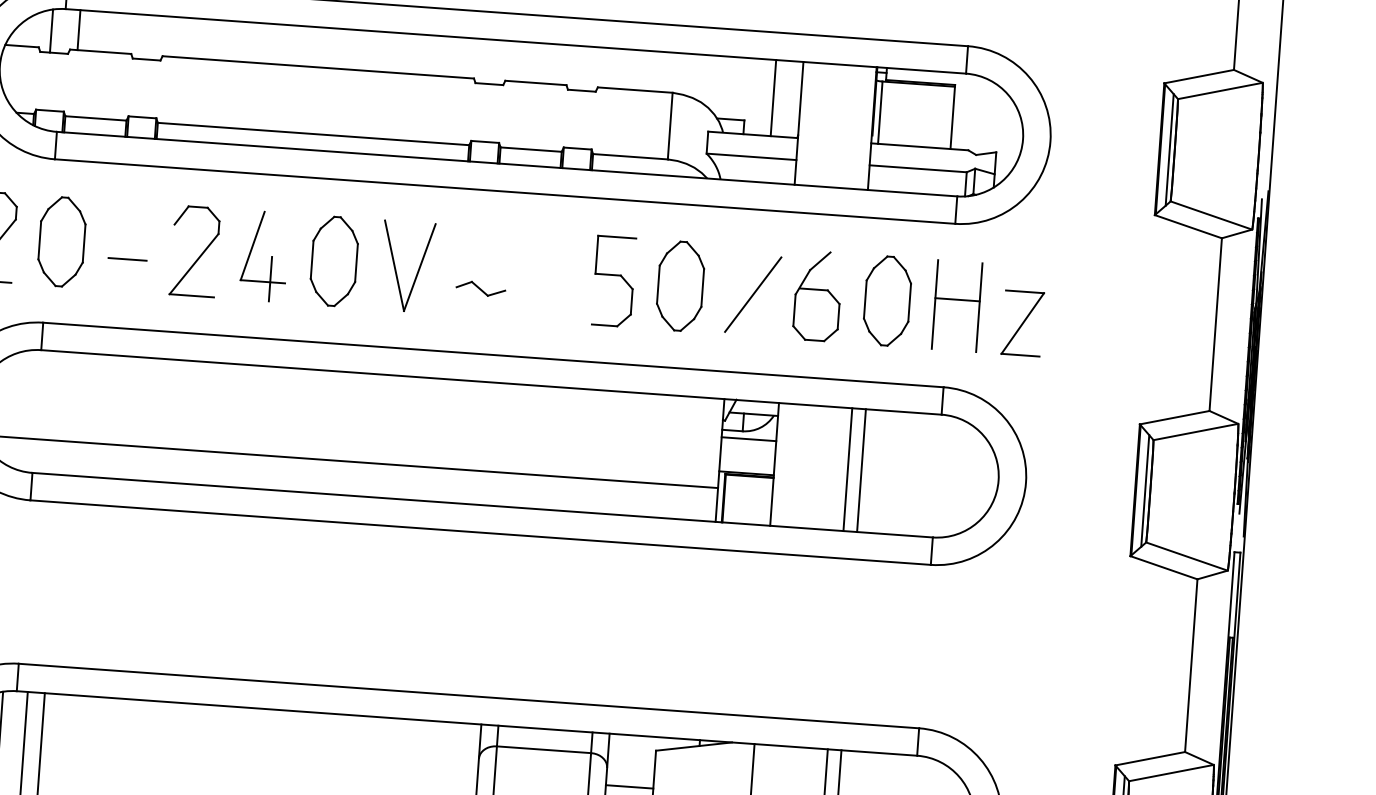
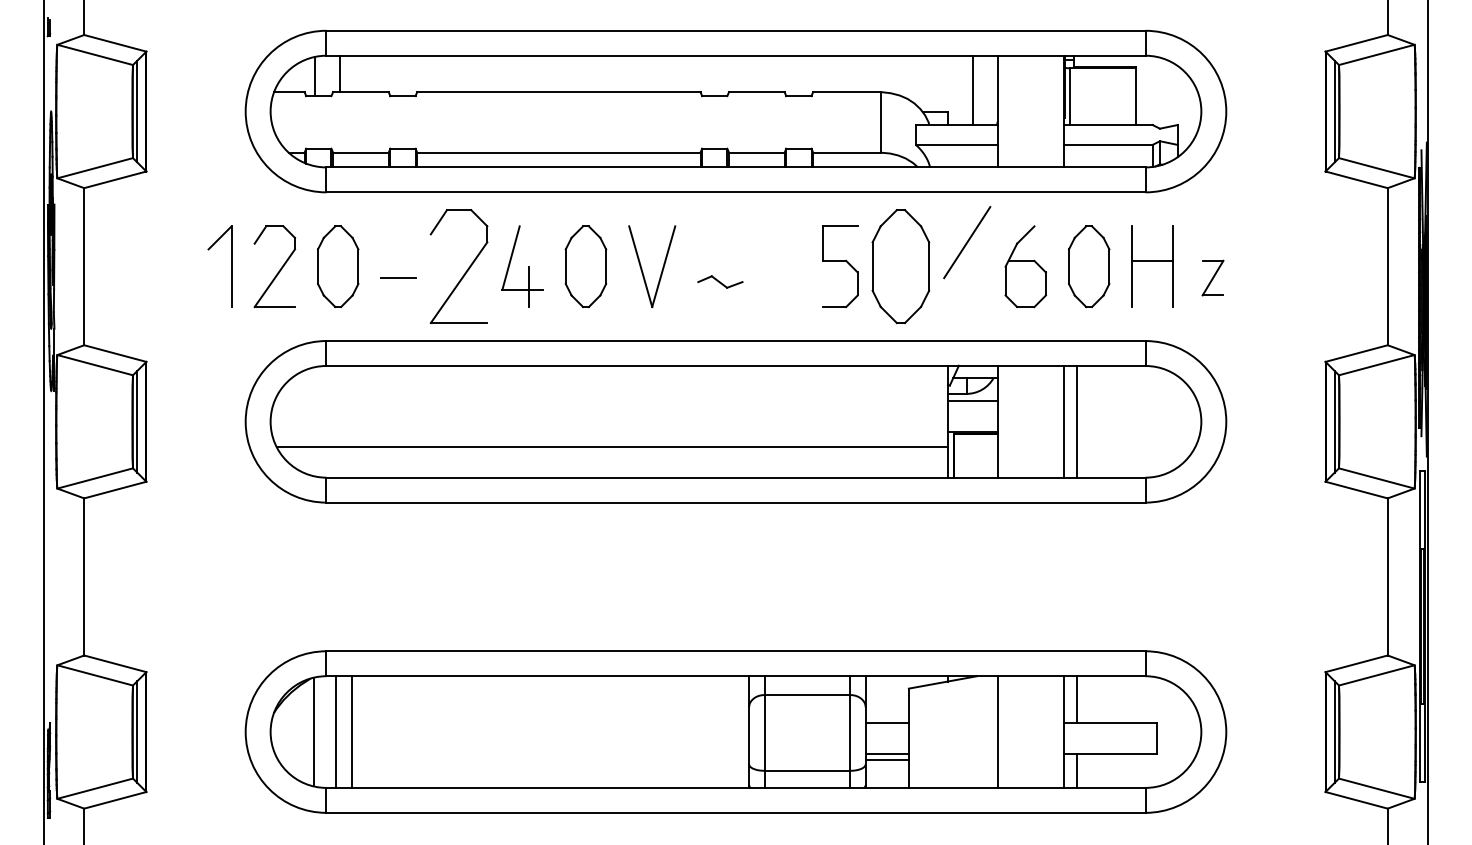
part: (195, 251) -> (459, 266), size x1.4
part: (680, 286) -> (900, 266), size x1.4
line: (753, 294) -> (967, 242), moved
part: (1022, 322) -> (1212, 277), size x0.6

